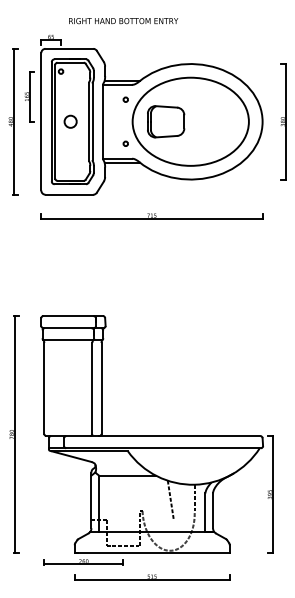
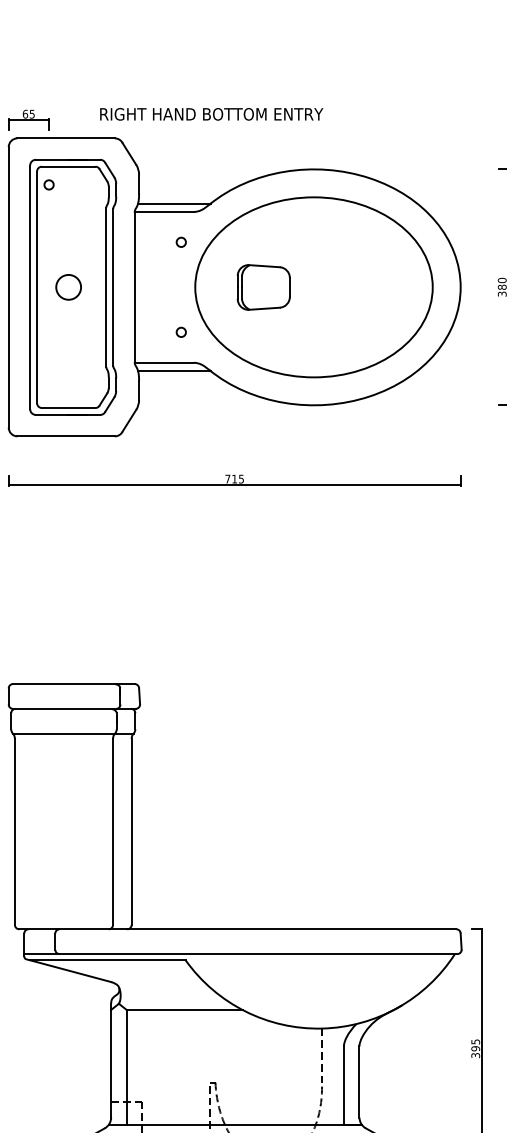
text: (123, 21) -> (211, 115), moved
part: (166, 121) -> (264, 286), size x0.7
line: (170, 499) -> (272, 1058), removed

